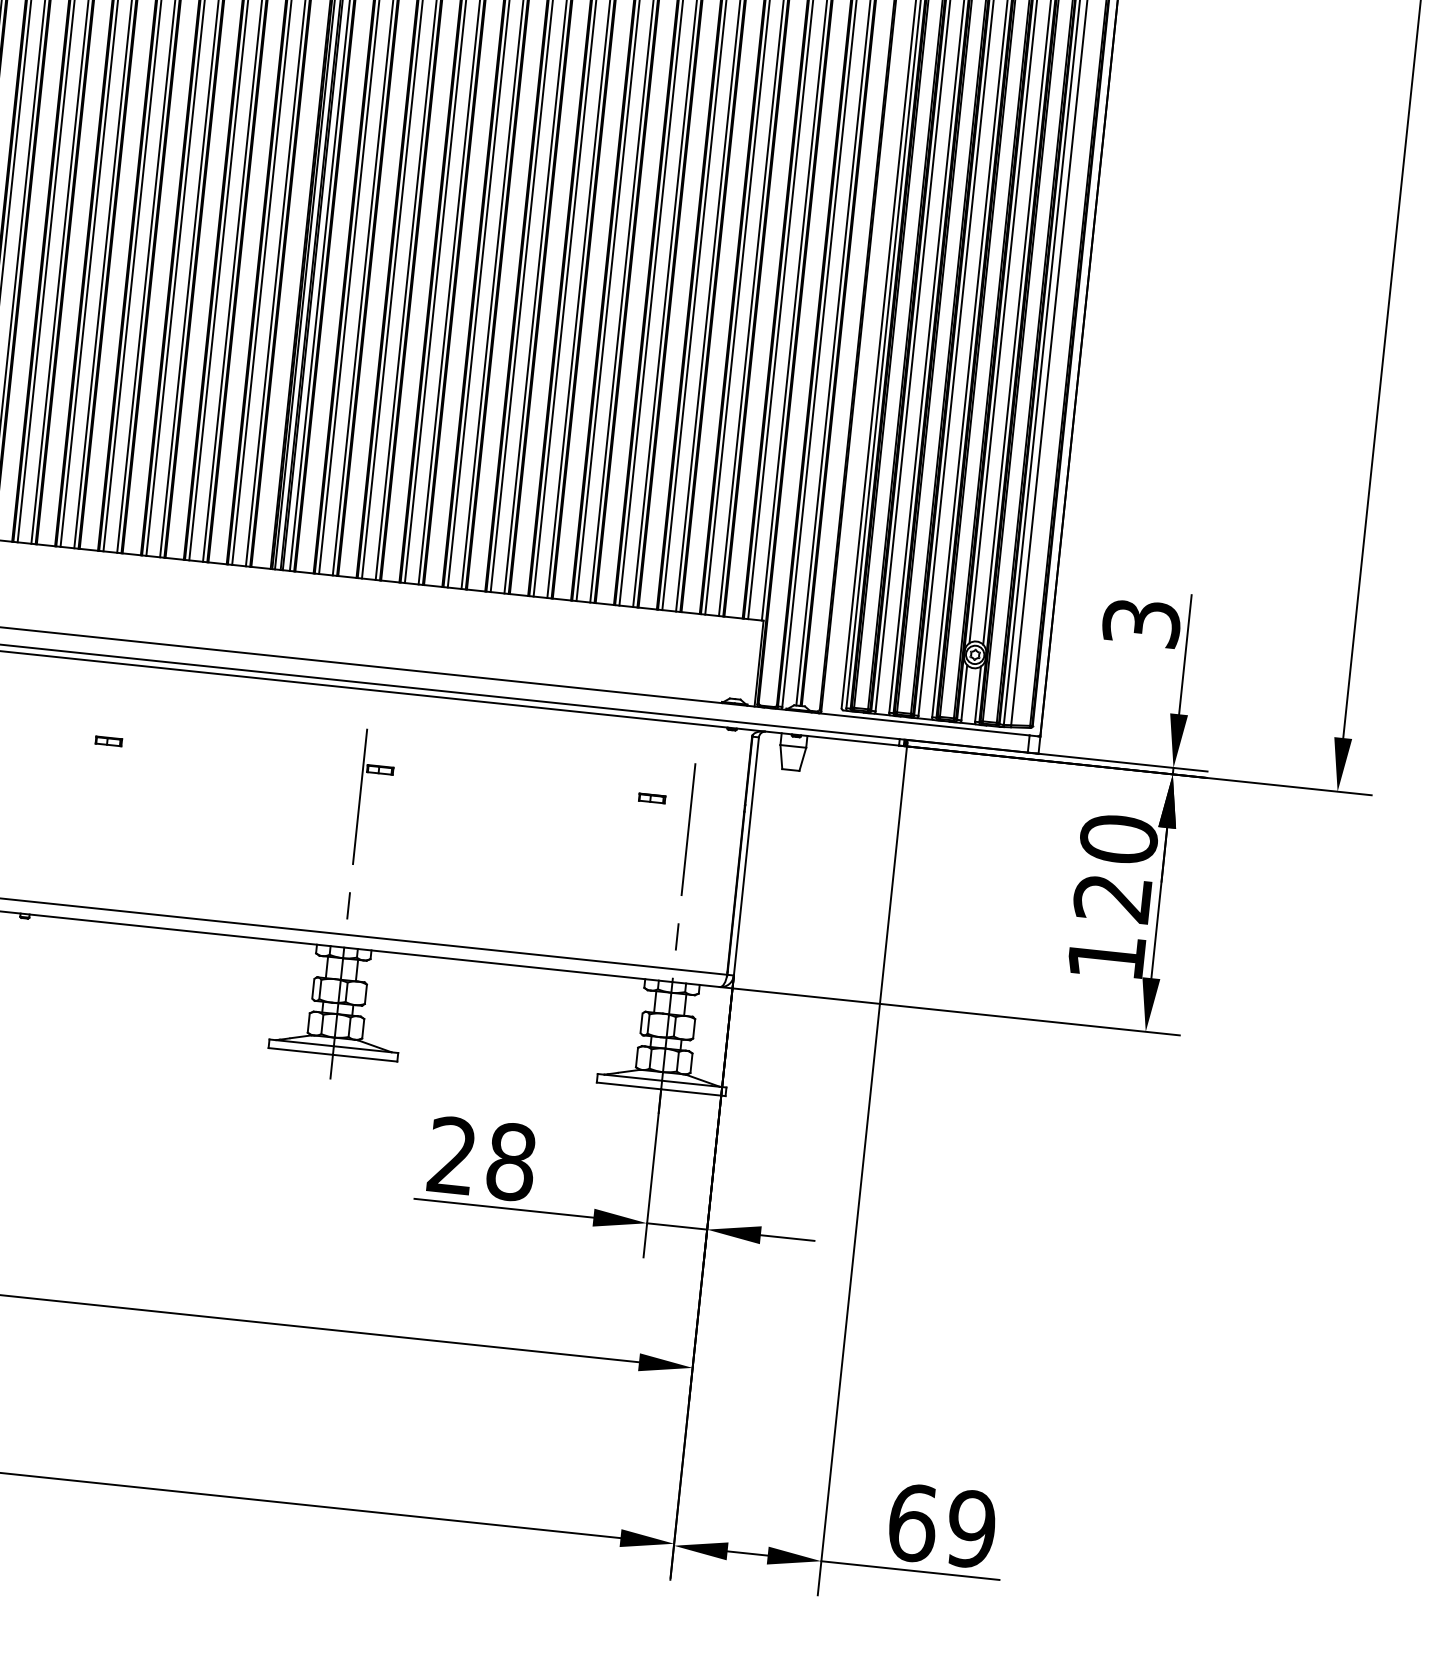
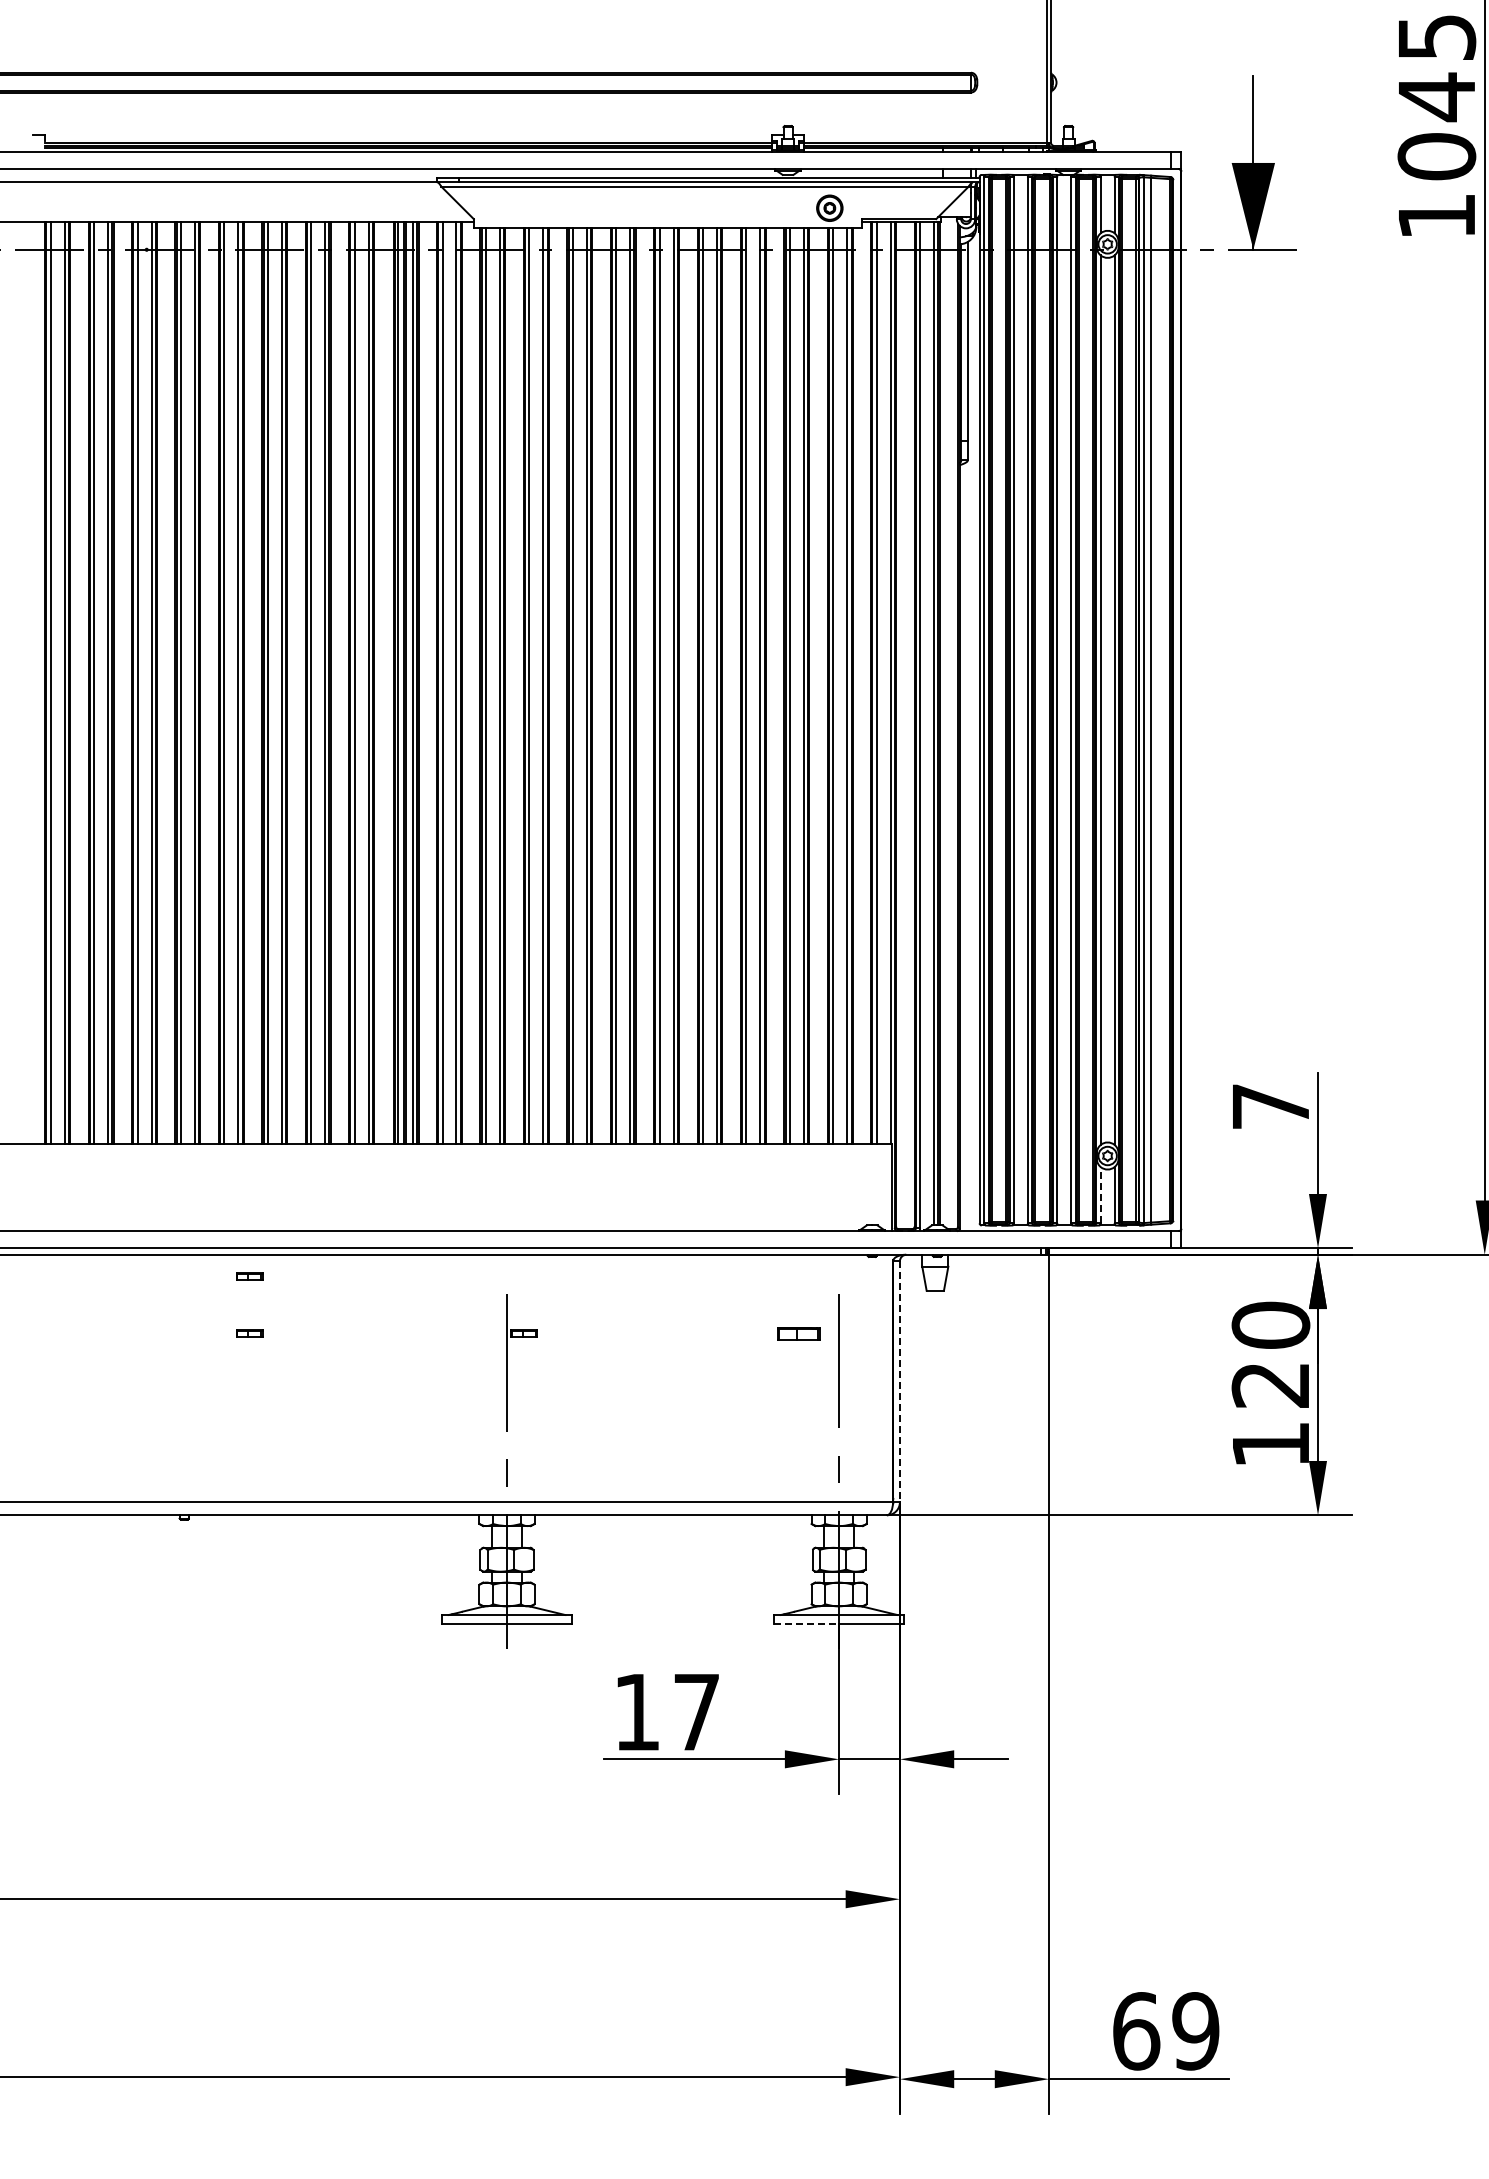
text: (1141, 622) -> (1270, 1106), 3 -> 7
part: (114, 684) -> (249, 1276), added
line: (964, 693) -> (1100, 1195), solid -> dashed
part: (652, 798) -> (799, 1333), size x1.6
line: (745, 857) -> (899, 1382), solid -> dashed
line: (628, 1085) -> (806, 1623), solid -> dashed
text: (482, 1159) -> (667, 1712), 28 -> 17

